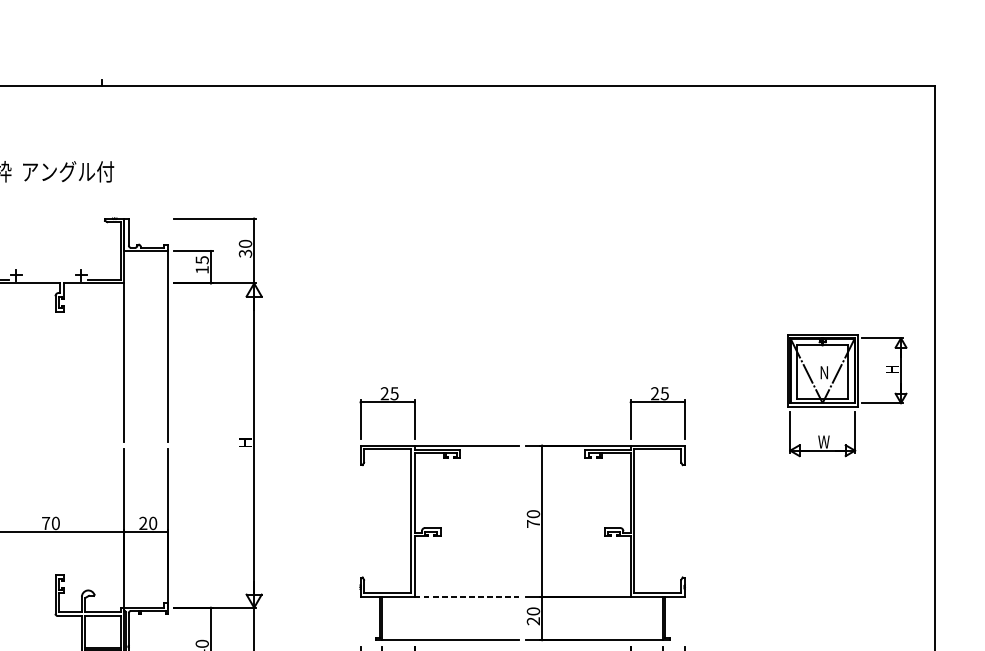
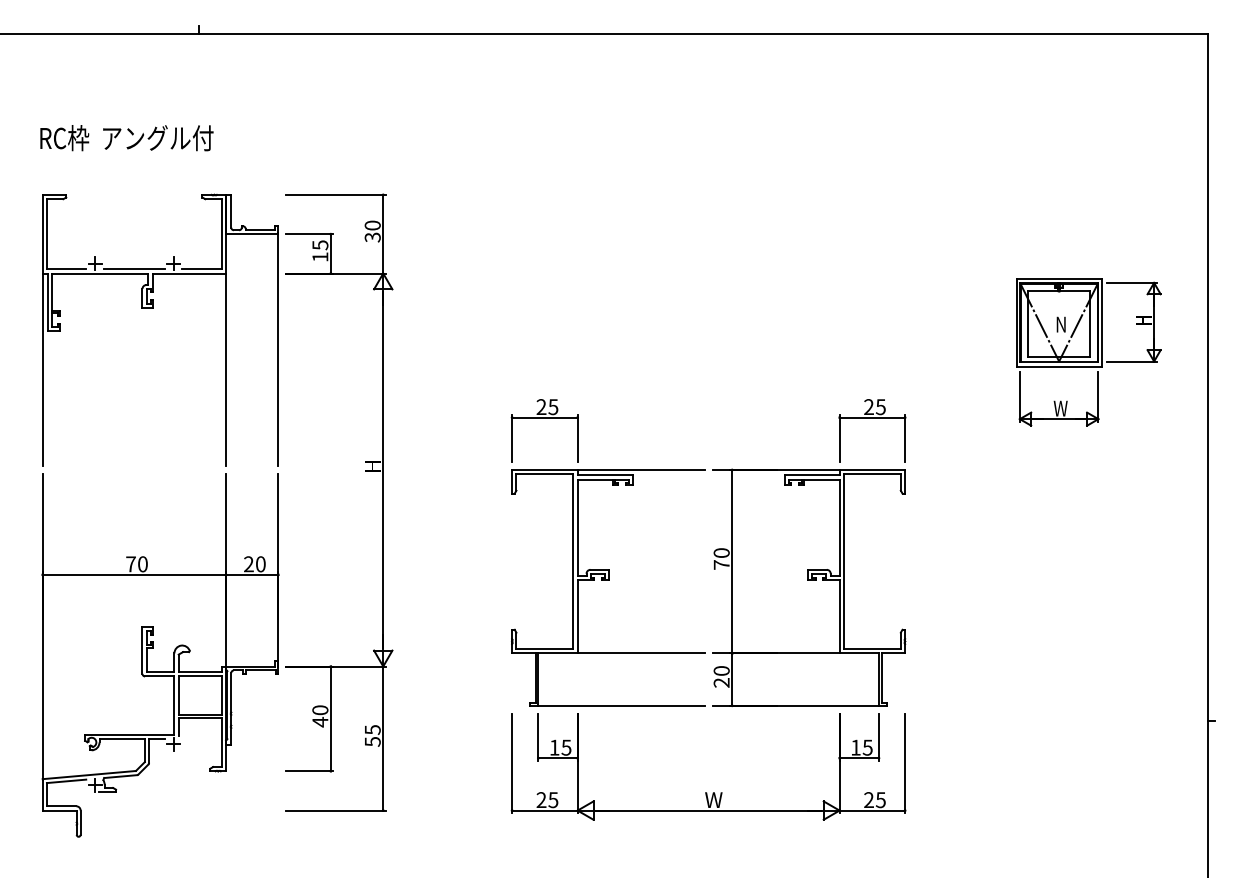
line: (48, 280) -> (133, 269), added
part: (846, 395) -> (1088, 352), moved
line: (467, 597) -> (641, 653), dashed -> solid

